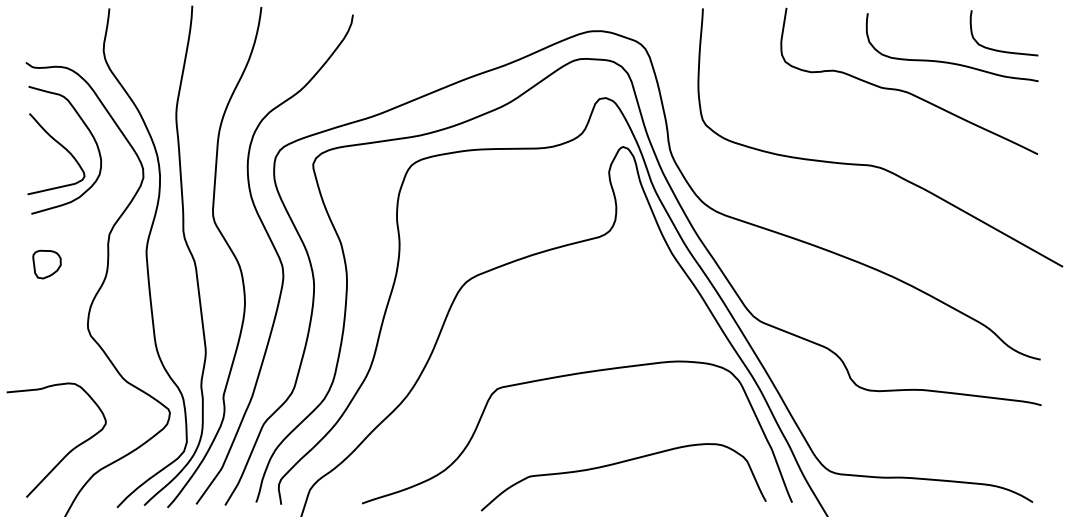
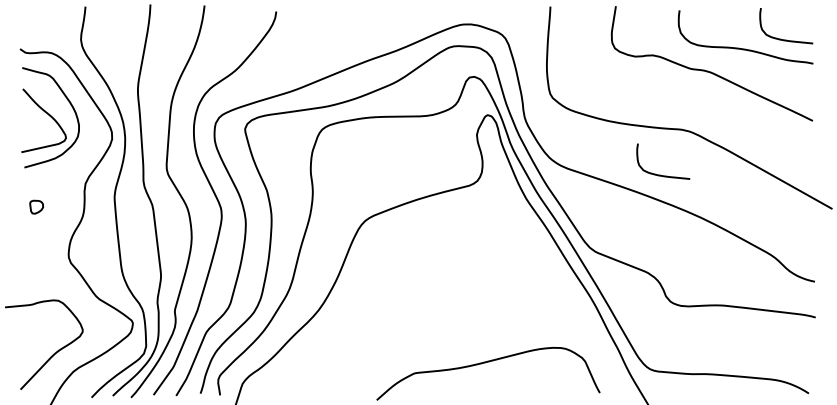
curve: (846, 223) -> (662, 175), added
part: (46, 264) -> (36, 207), size x0.6
curve: (568, 376) -> (445, 294), removed

